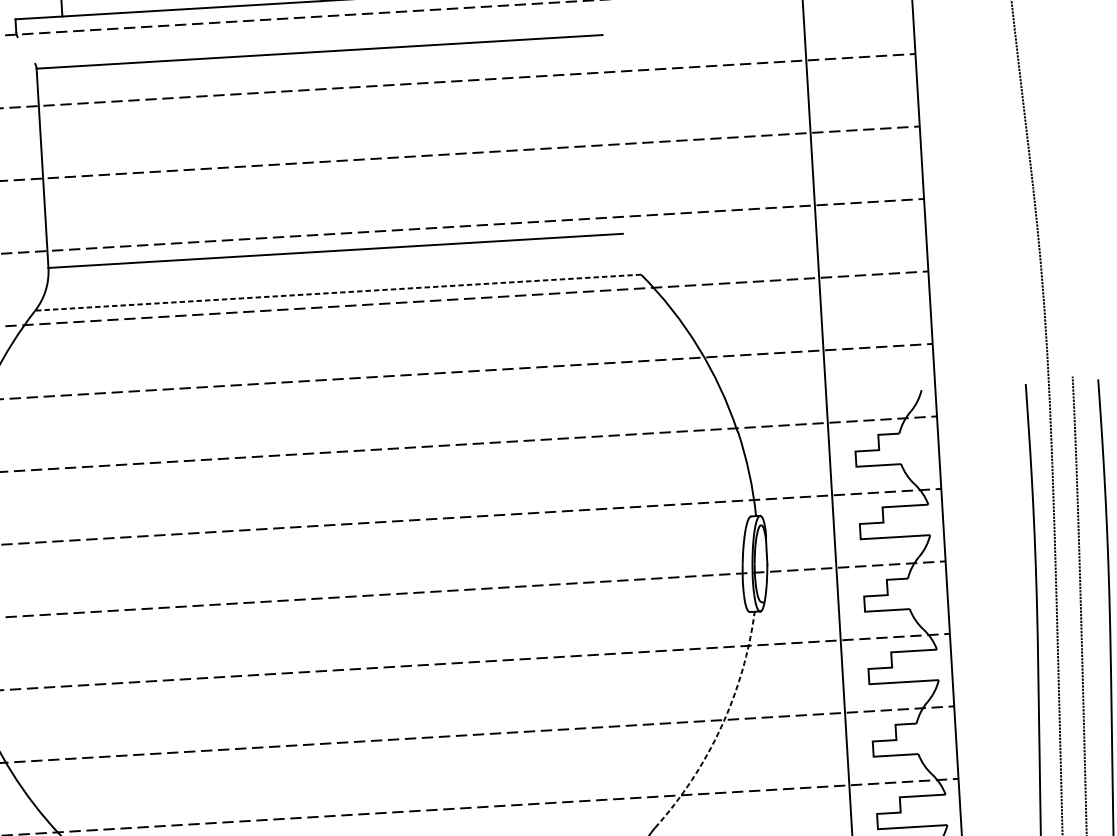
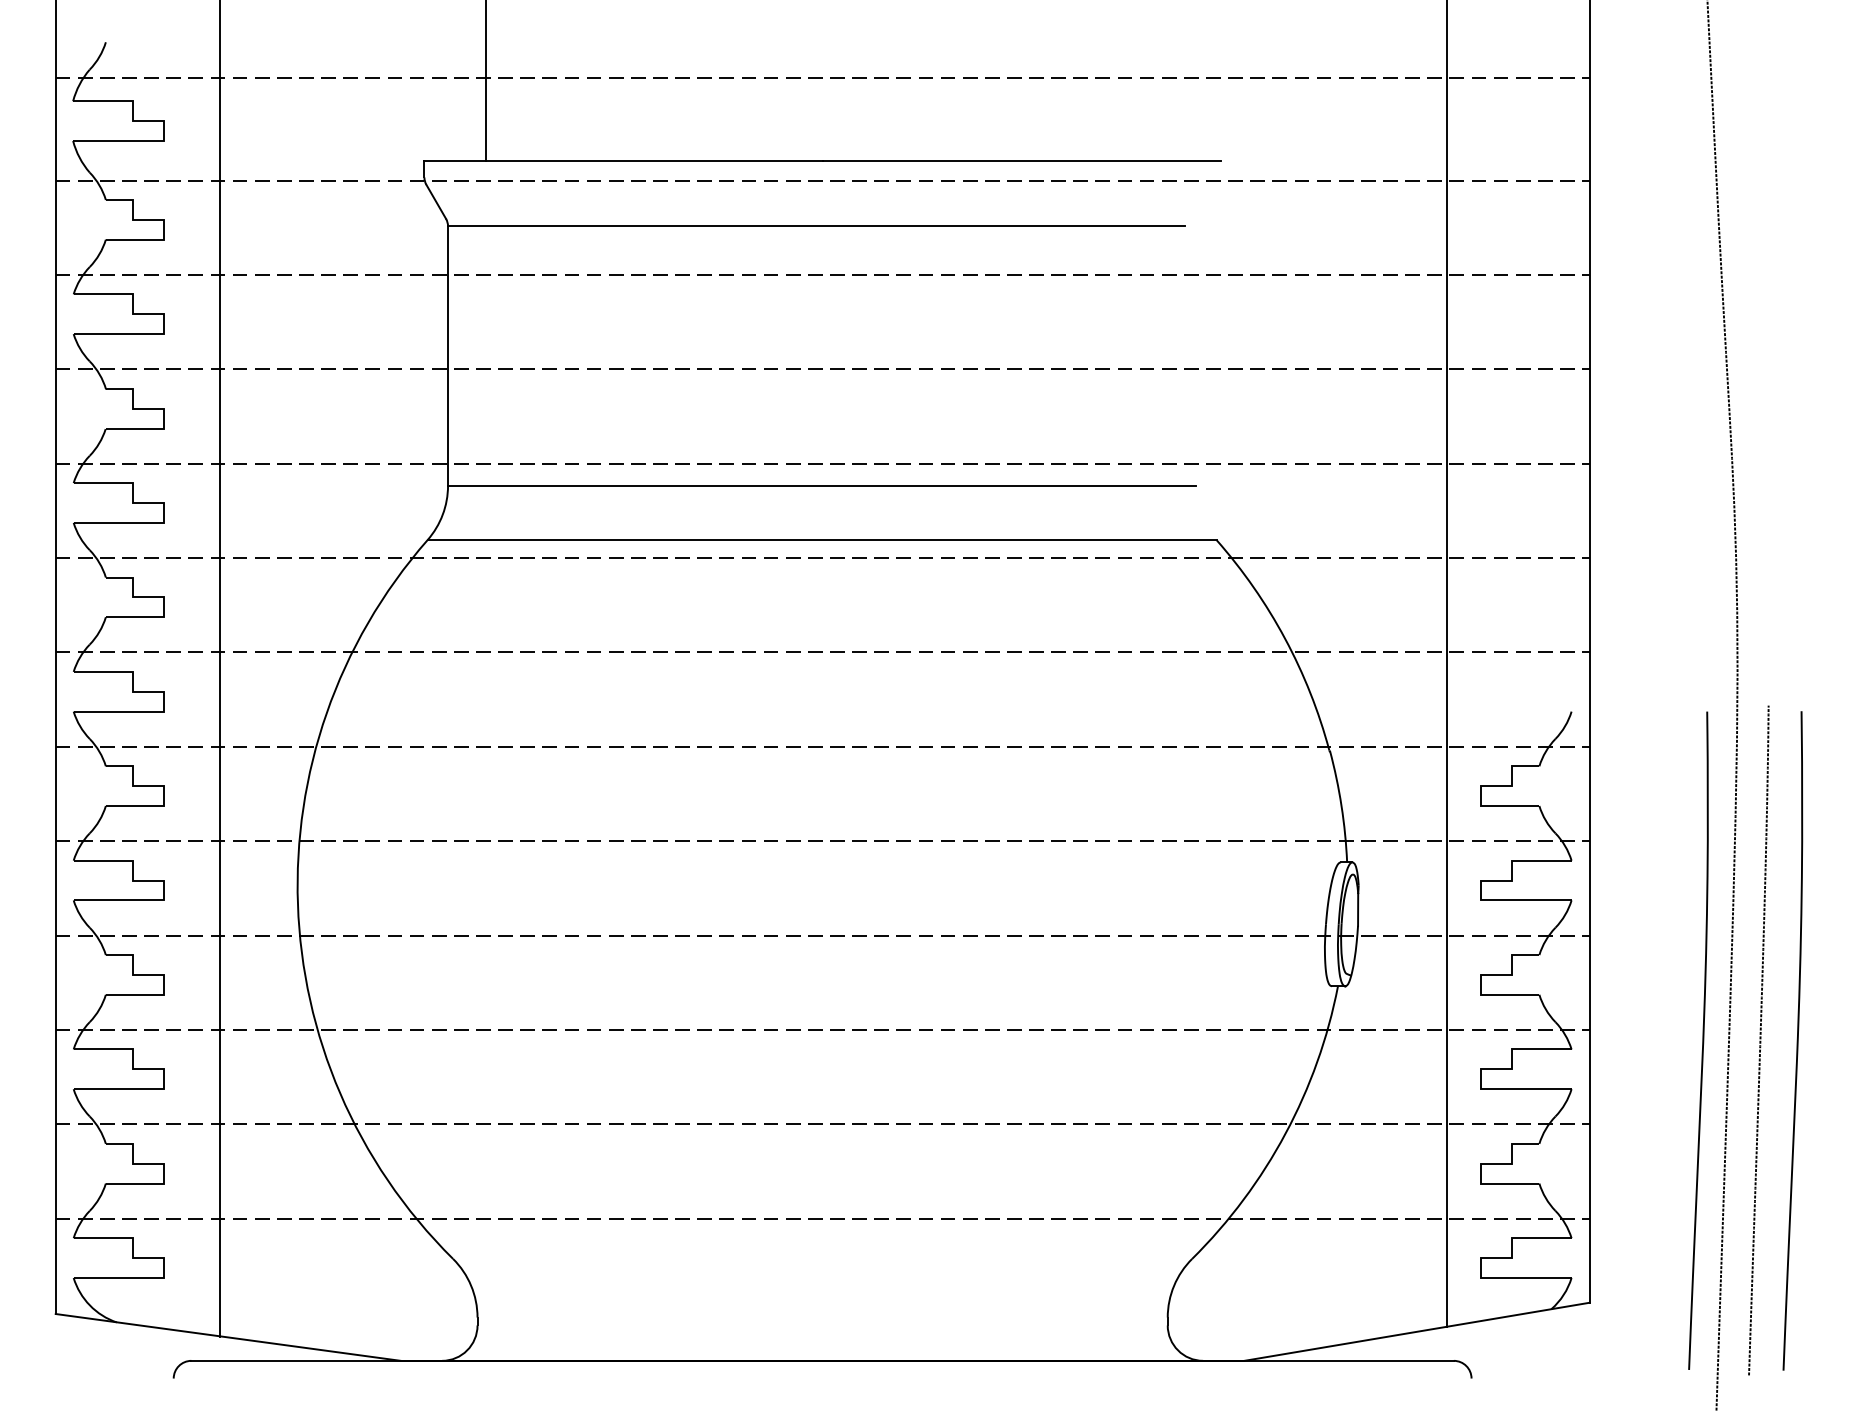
line: (26, 50) -> (436, 201), added
line: (338, 292) -> (822, 540), dashed -> solid
arc: (721, 727) -> (1285, 1133), dashed -> solid

